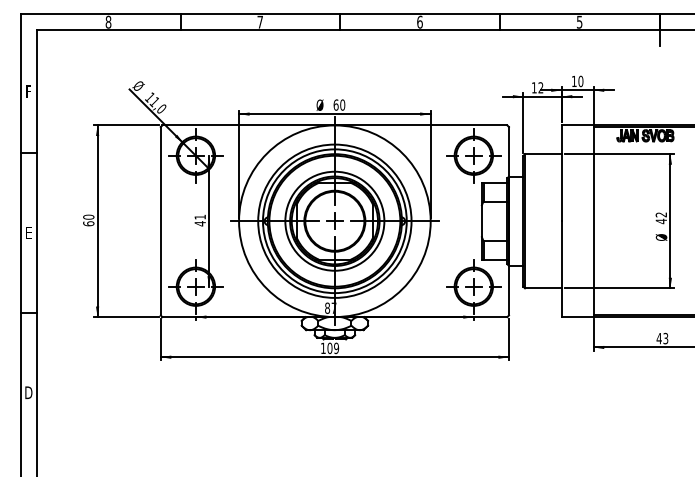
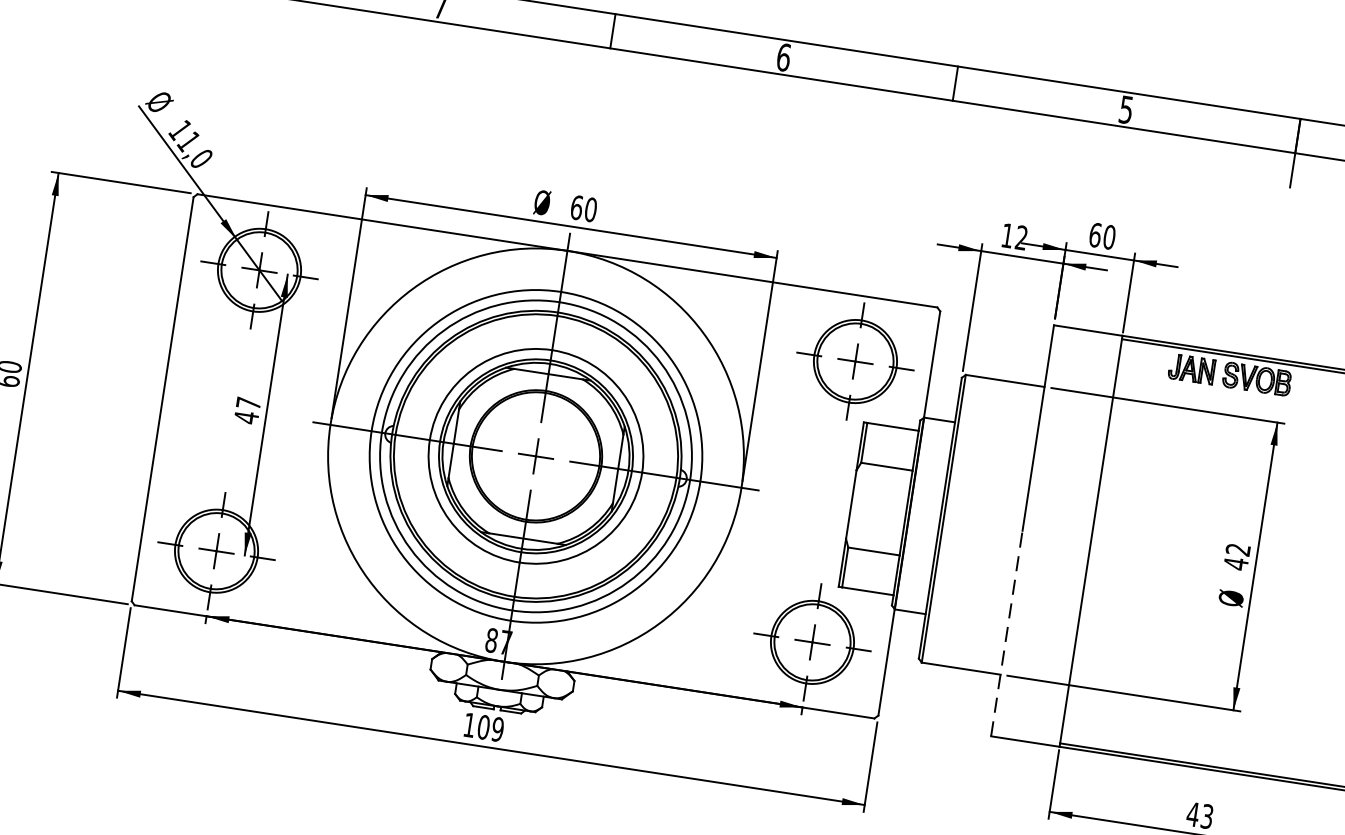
text: (573, 81) -> (1093, 234), 10 -> 60
text: (199, 216) -> (247, 401), 41 -> 47
line: (561, 269) -> (1006, 634), solid -> dashed

